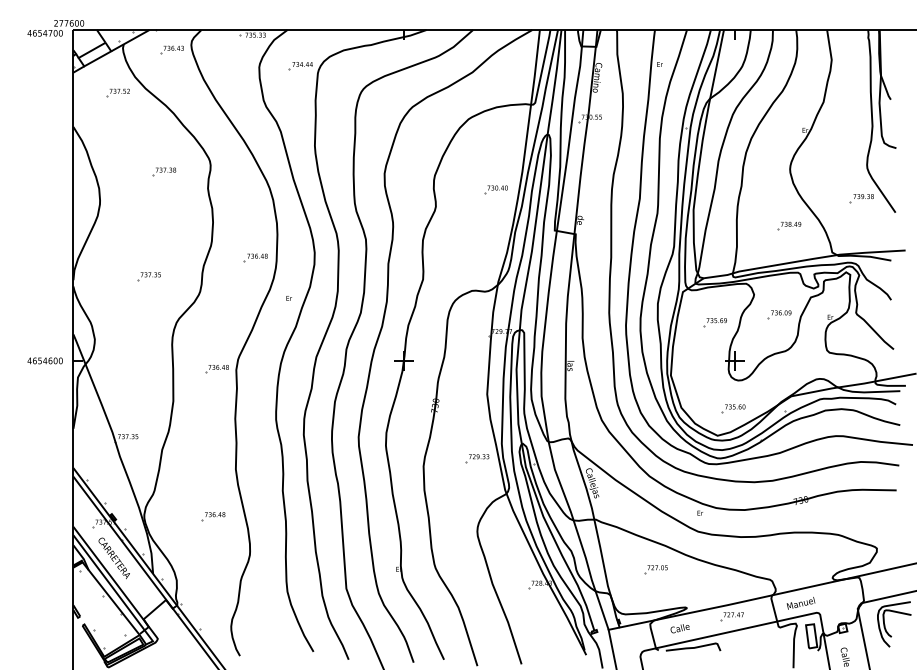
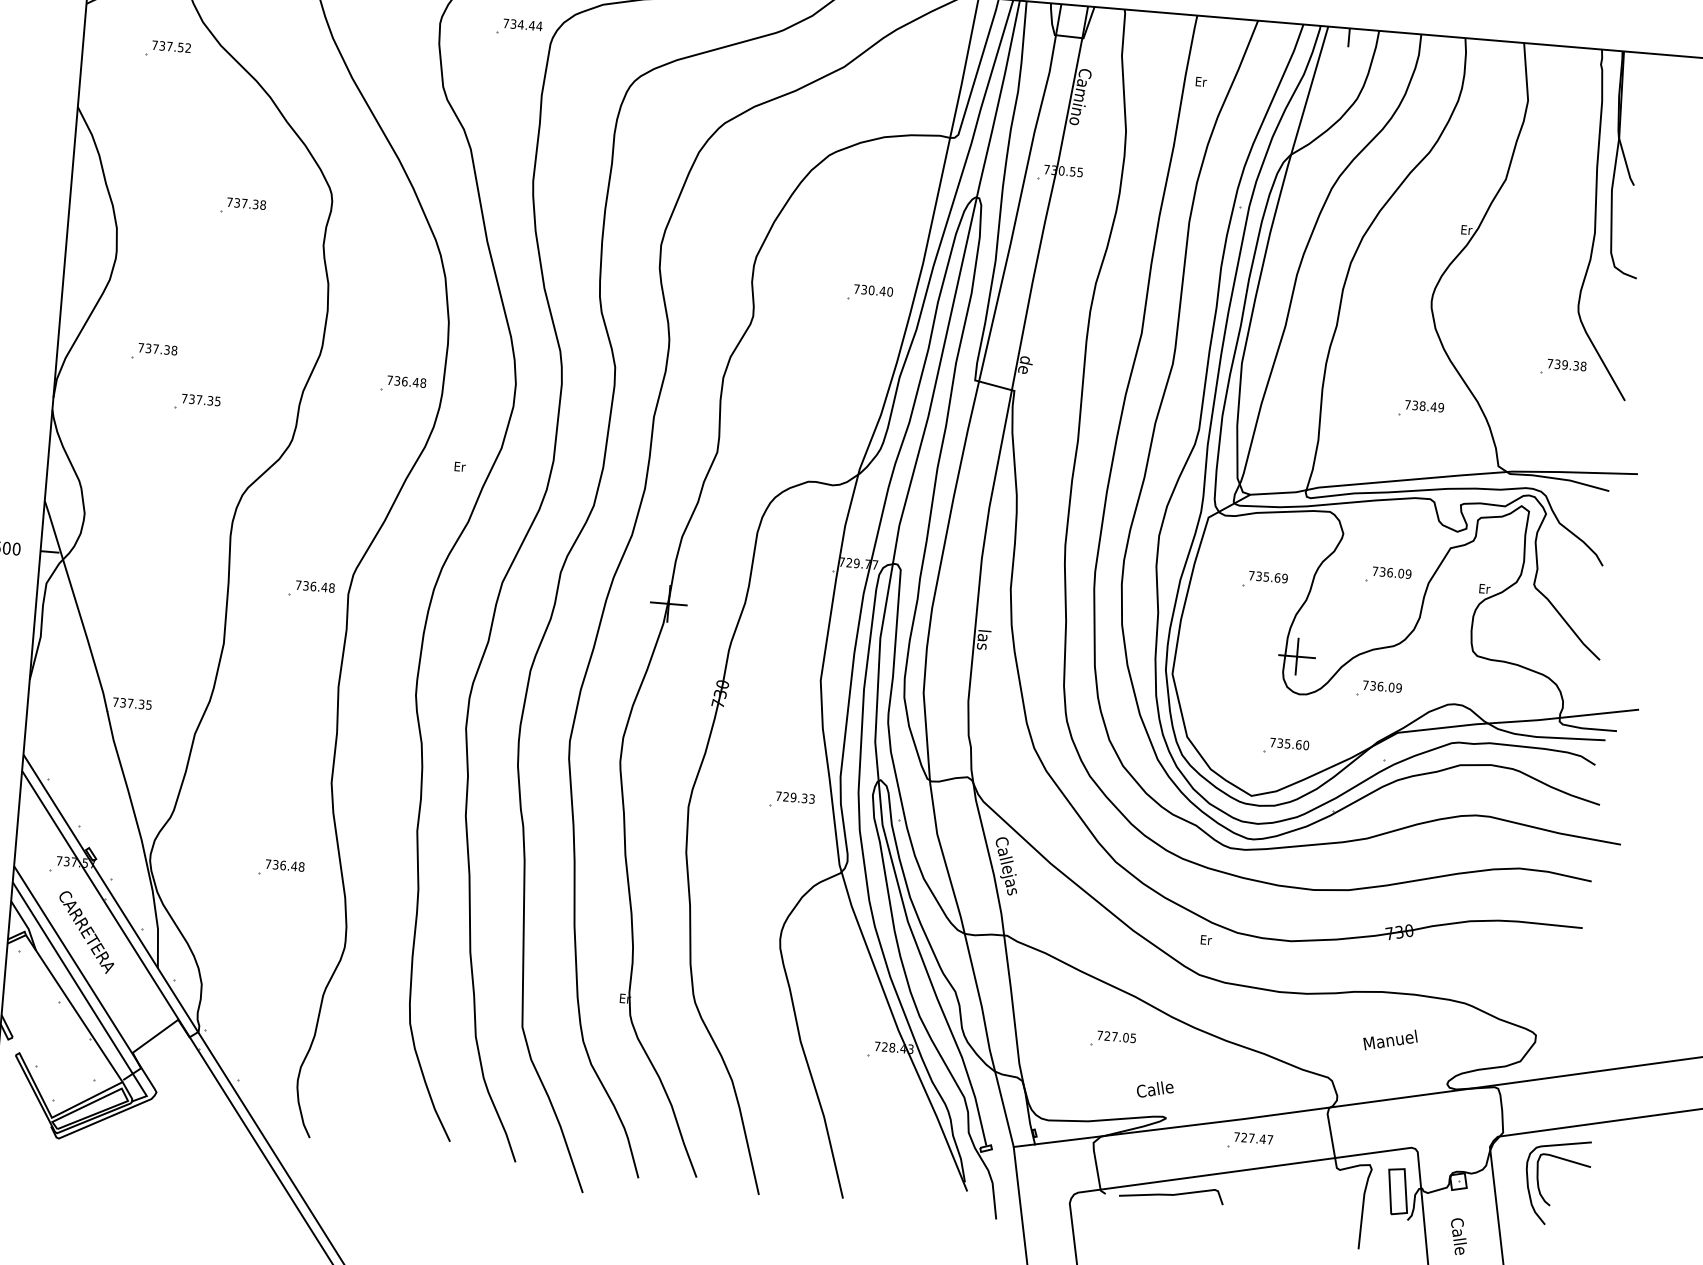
part: (124, 251) -> (154, 351), added
part: (779, 374) -> (1378, 689), added
text: (800, 603) -> (1389, 1040), moved
text: (679, 628) -> (1154, 1089), moved

